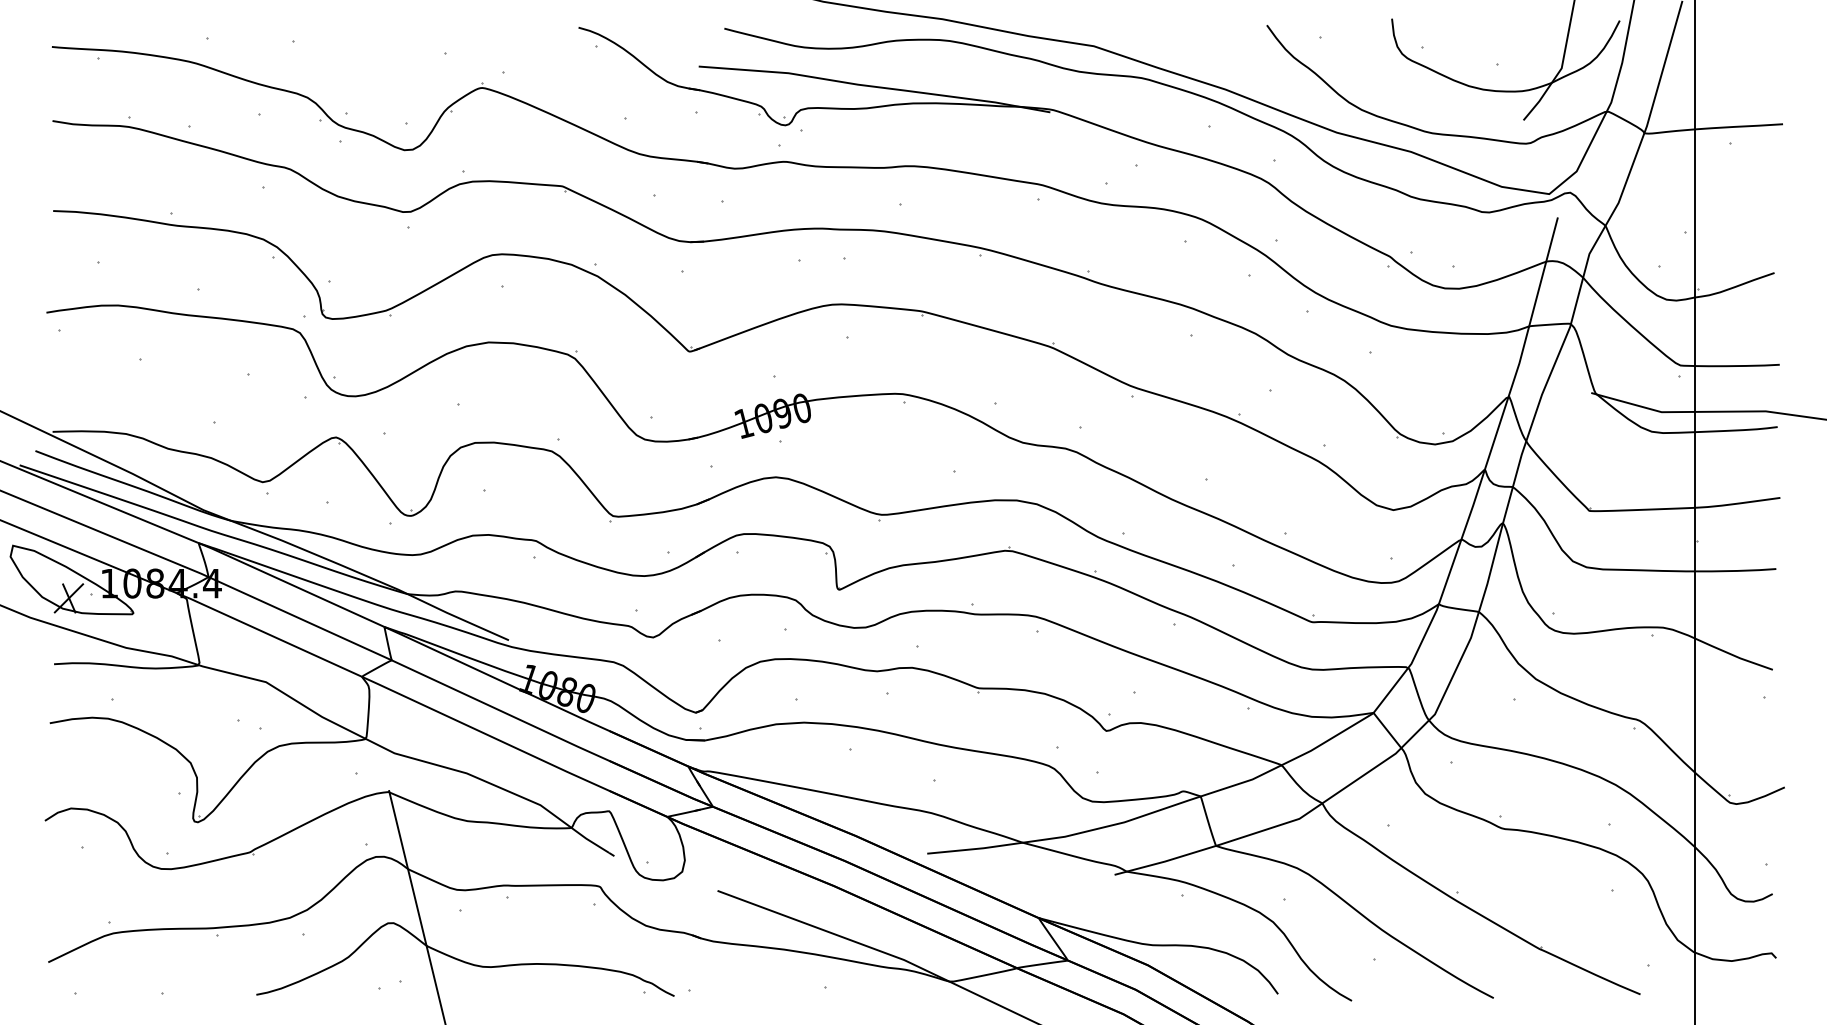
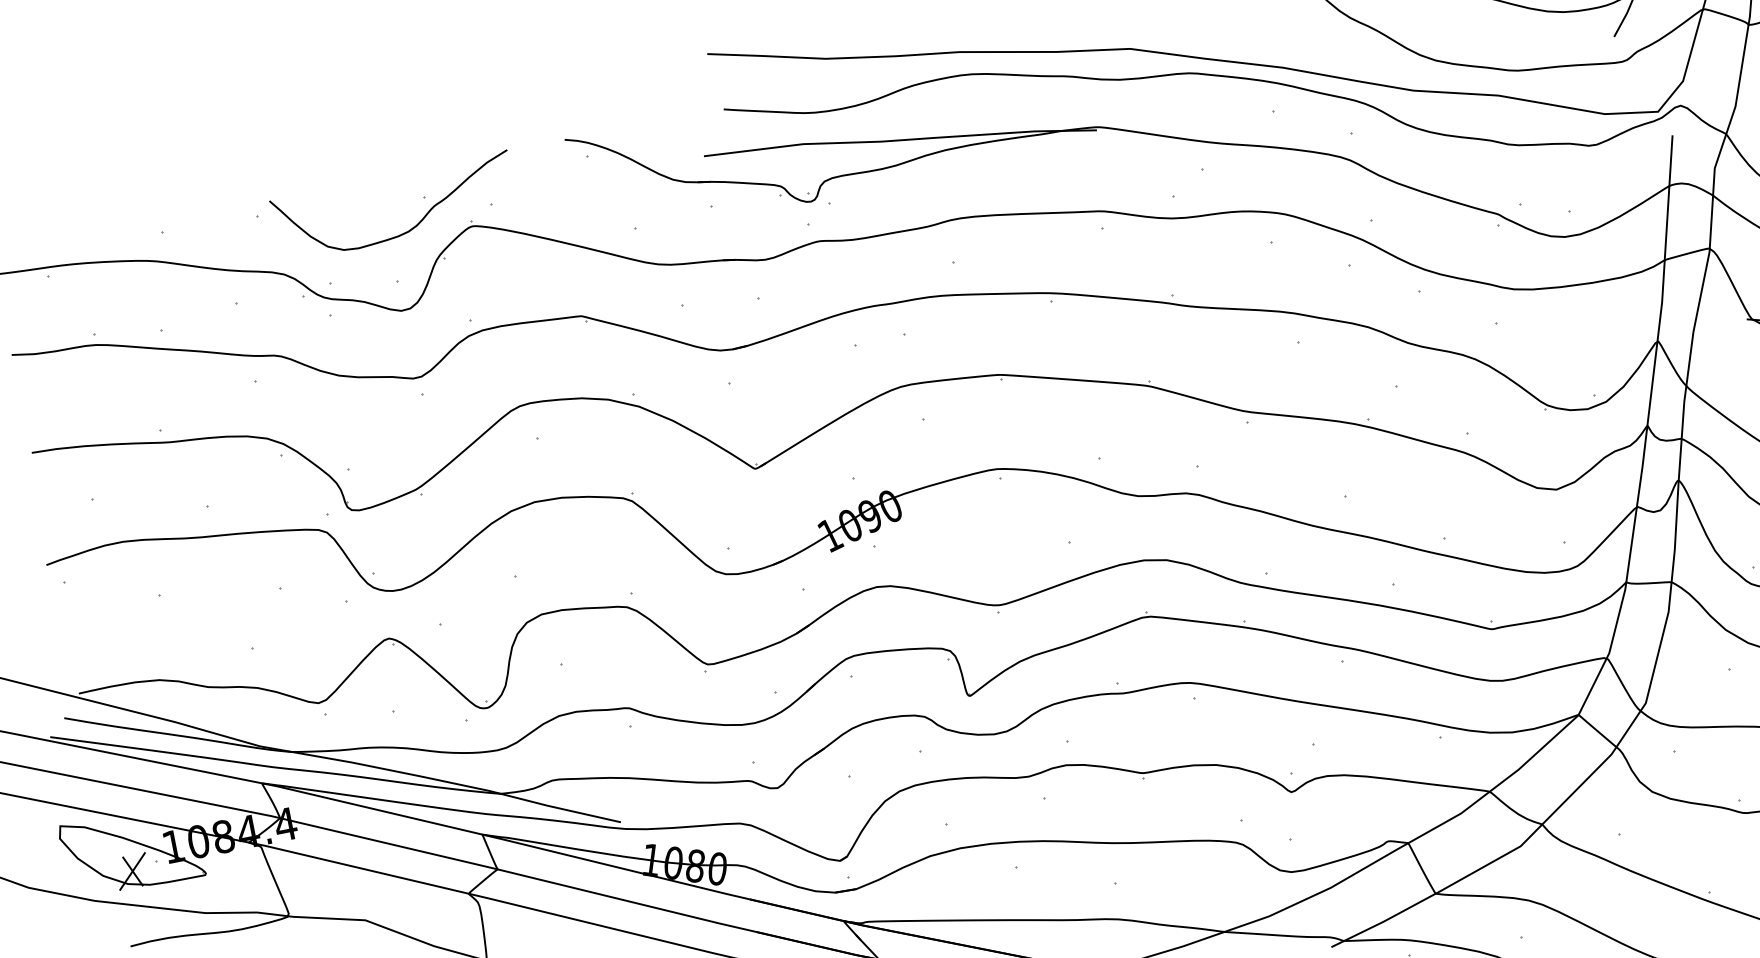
curve: (423, 80) -> (407, 230), added

